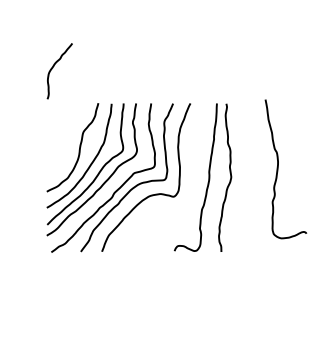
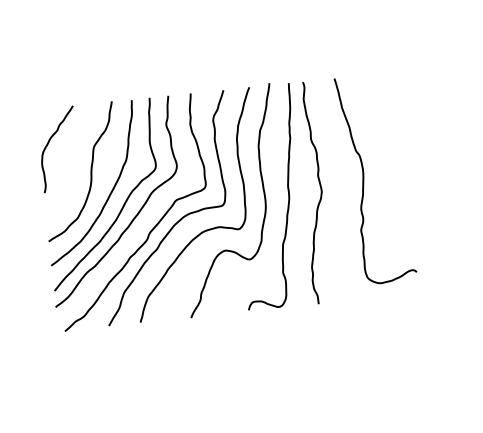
curve: (53, 68) -> (48, 146), moved
curve: (278, 169) -> (364, 180), moved
curve: (192, 177) -> (263, 197), added

